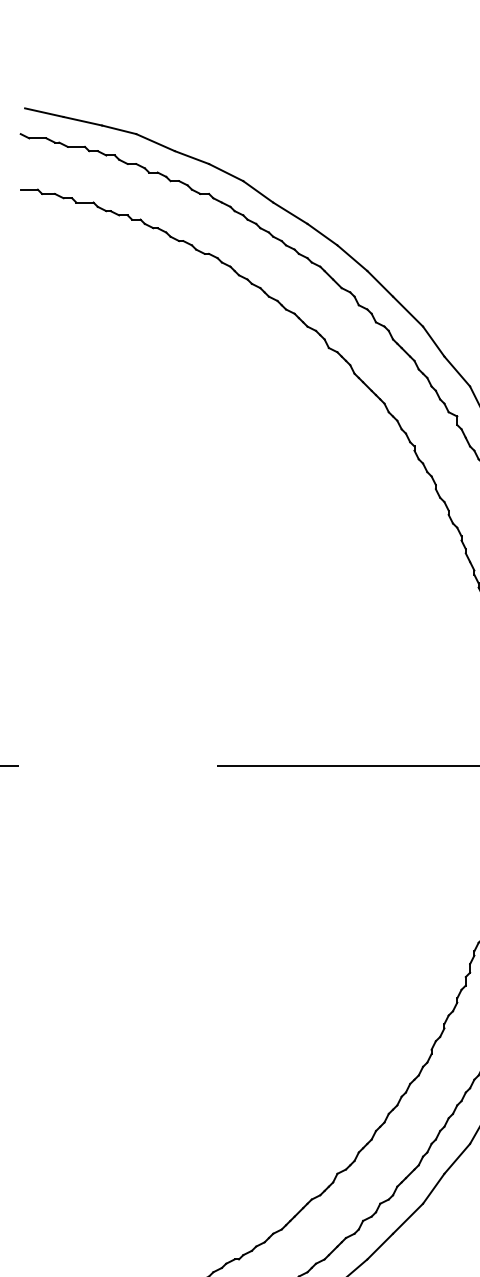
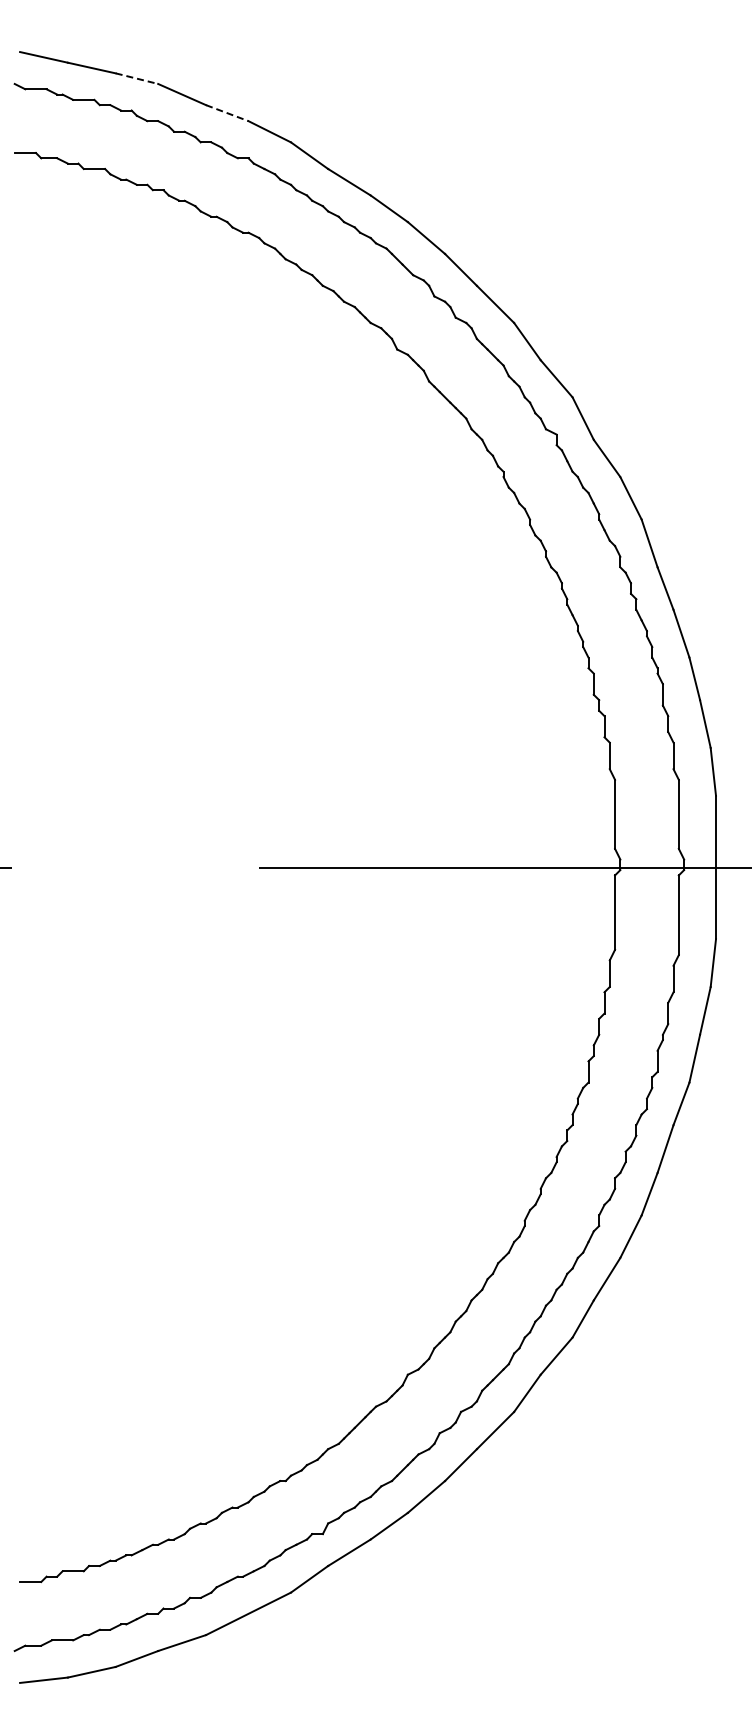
line: (118, 129) -> (136, 78), solid -> dashed
line: (192, 157) -> (227, 113), solid -> dashed

